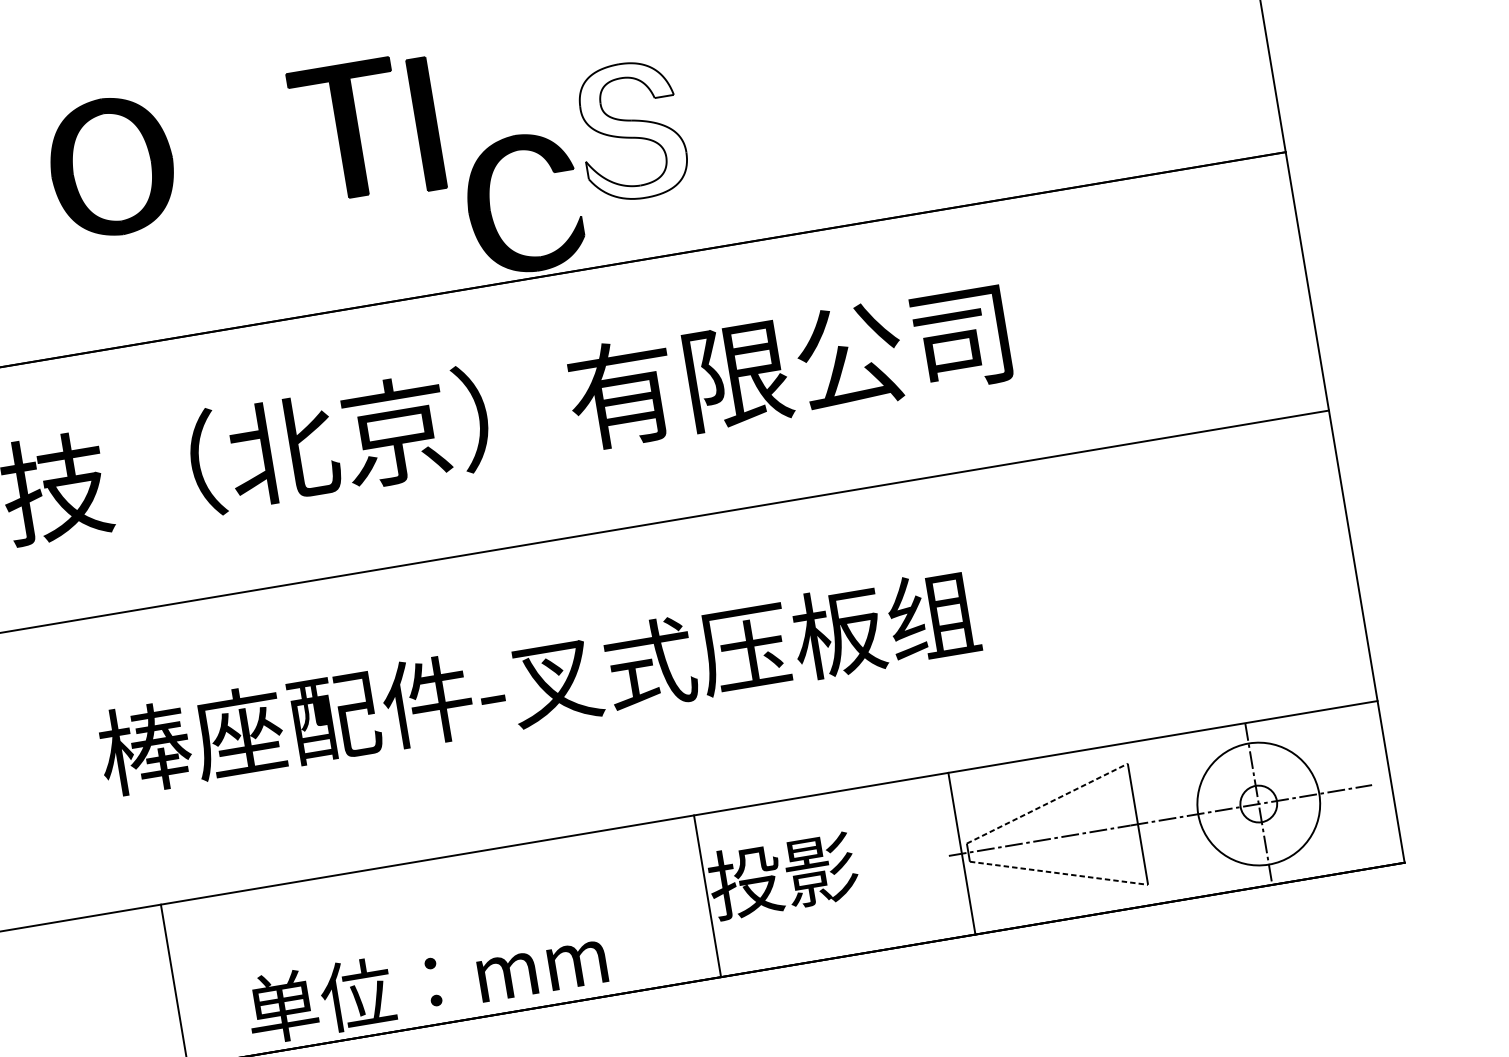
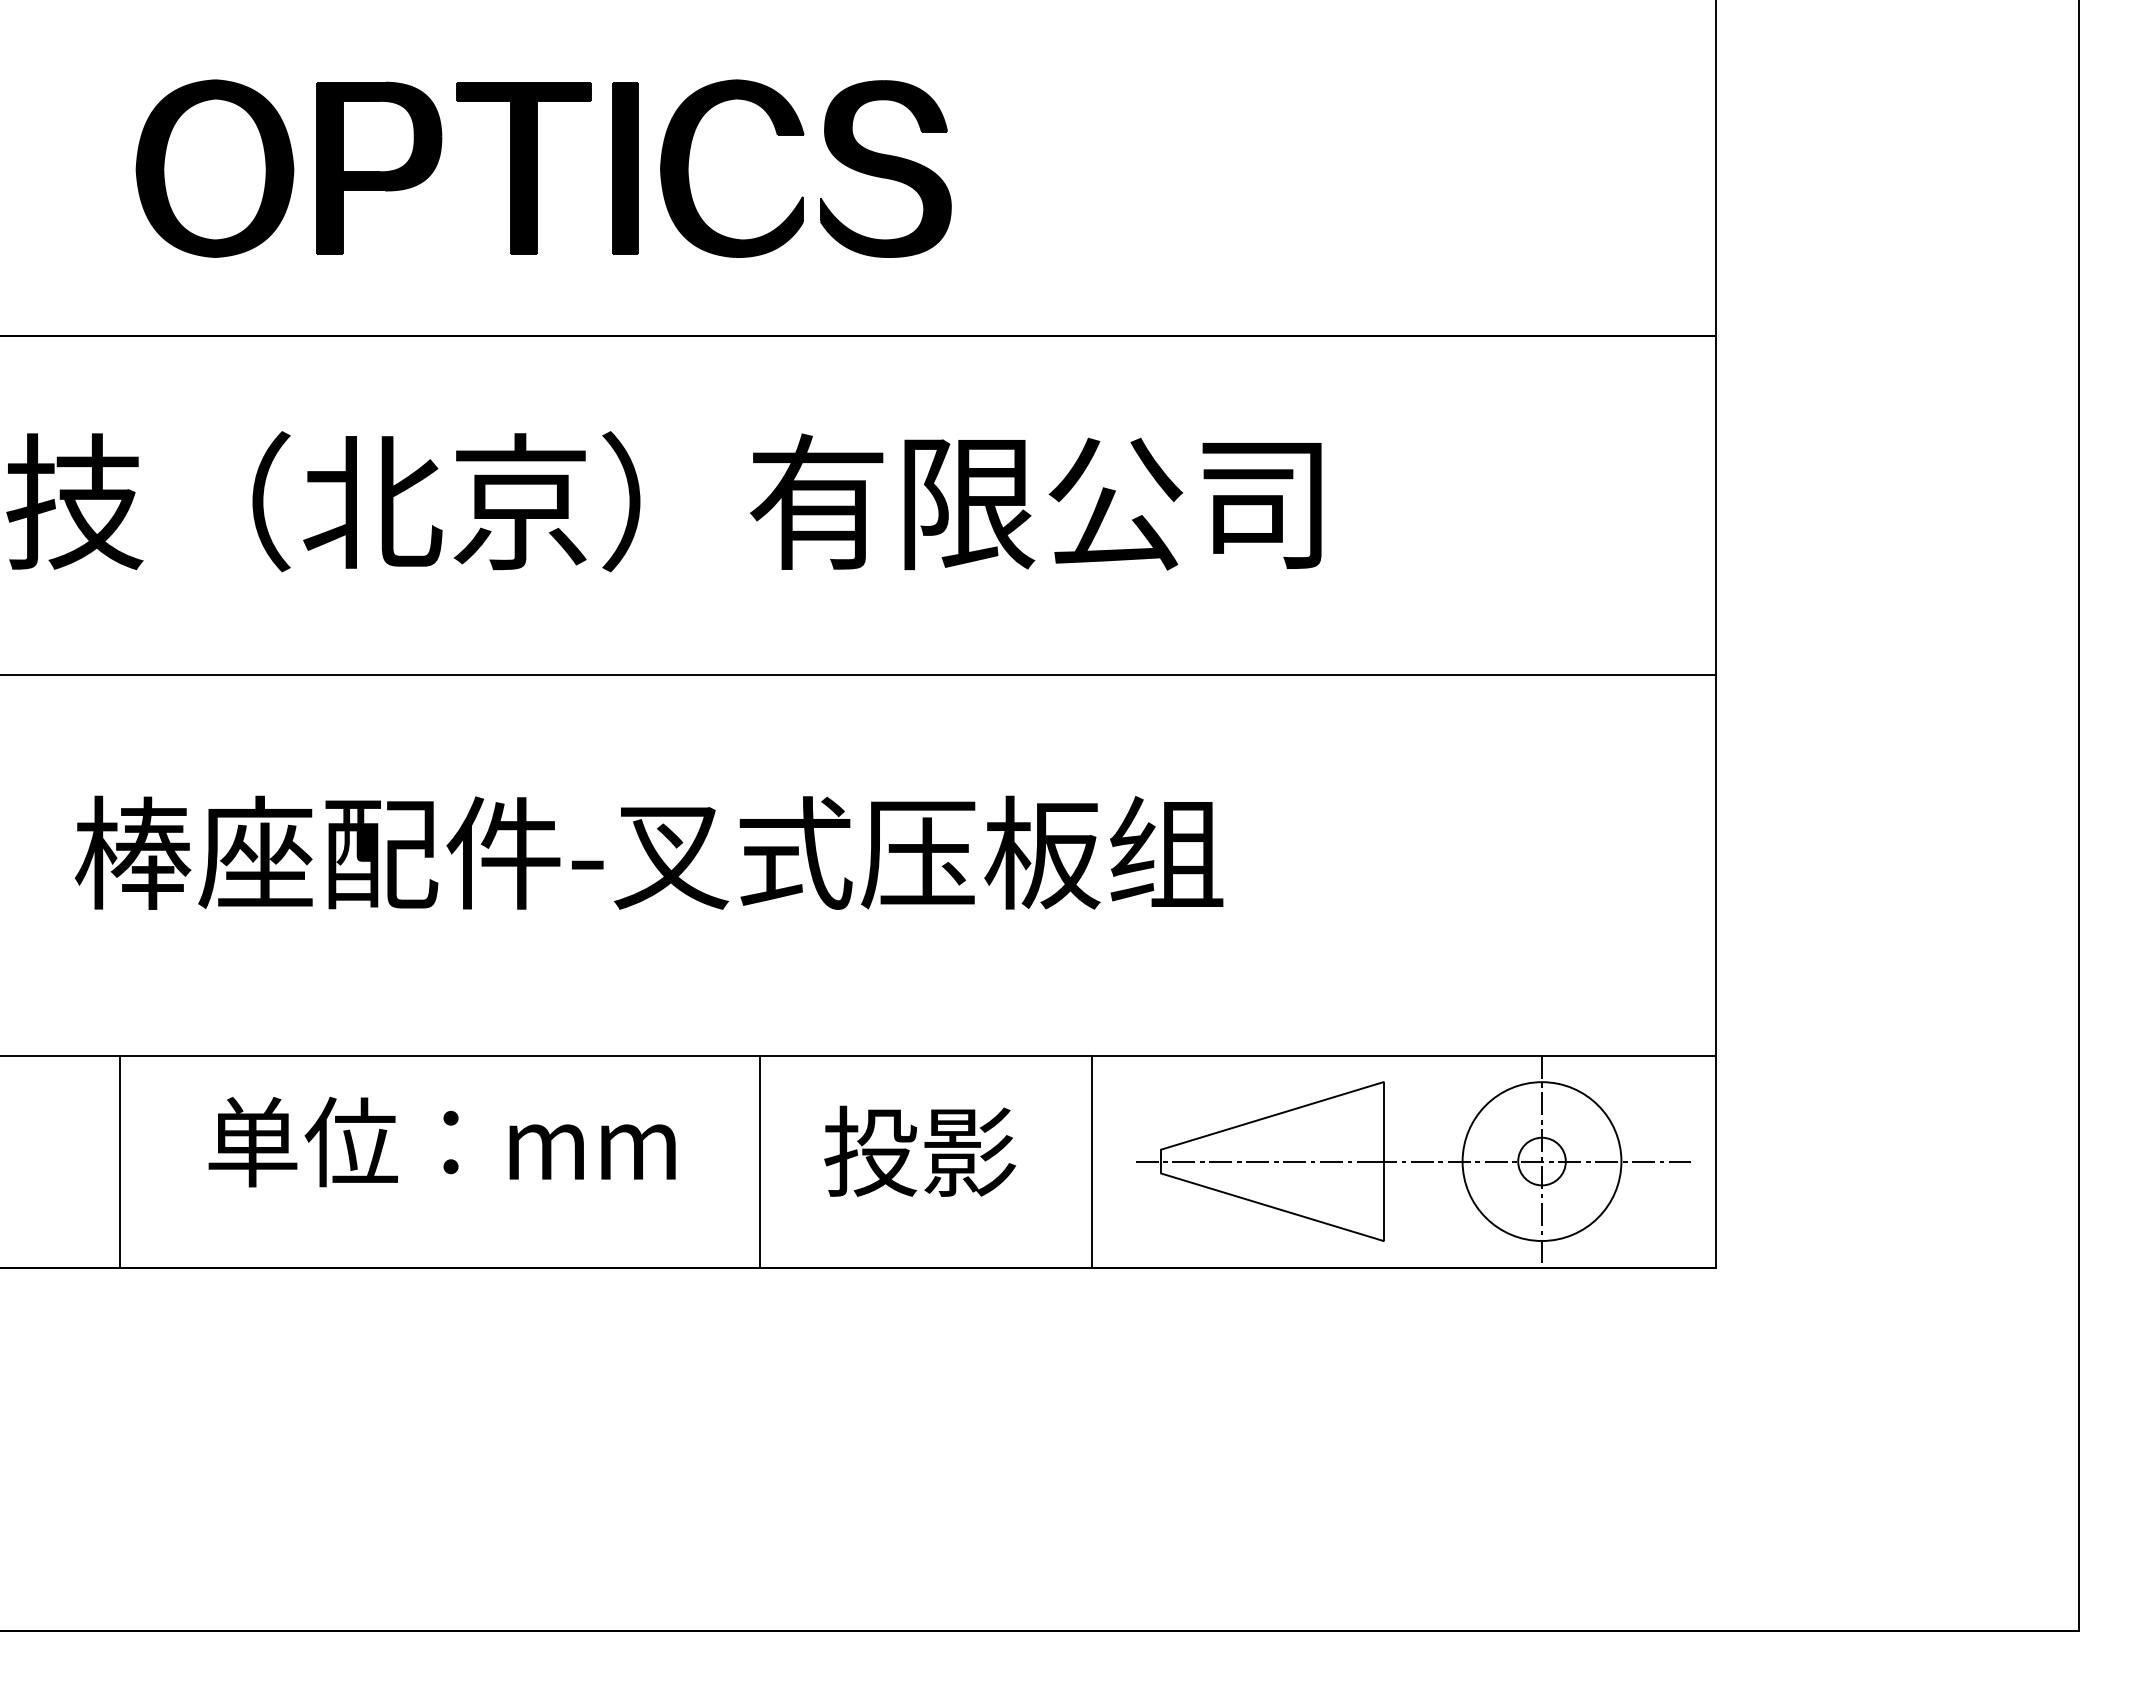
part: (426, 124) -> (625, 168), moved
part: (347, 131) -> (523, 168), moved
fill: (631, 131) -> (885, 169), added
part: (111, 166) -> (214, 168), moved
part: (245, 194) -> (379, 167), added
part: (489, 202) -> (689, 159), moved
line: (1047, 803) -> (1272, 1115), dashed -> solid
line: (961, 853) -> (1091, 1161), moved
line: (1059, 873) -> (1272, 1207), dashed -> solid
line: (707, 896) -> (760, 1161), moved
text: (426, 982) -> (441, 1141), moved

